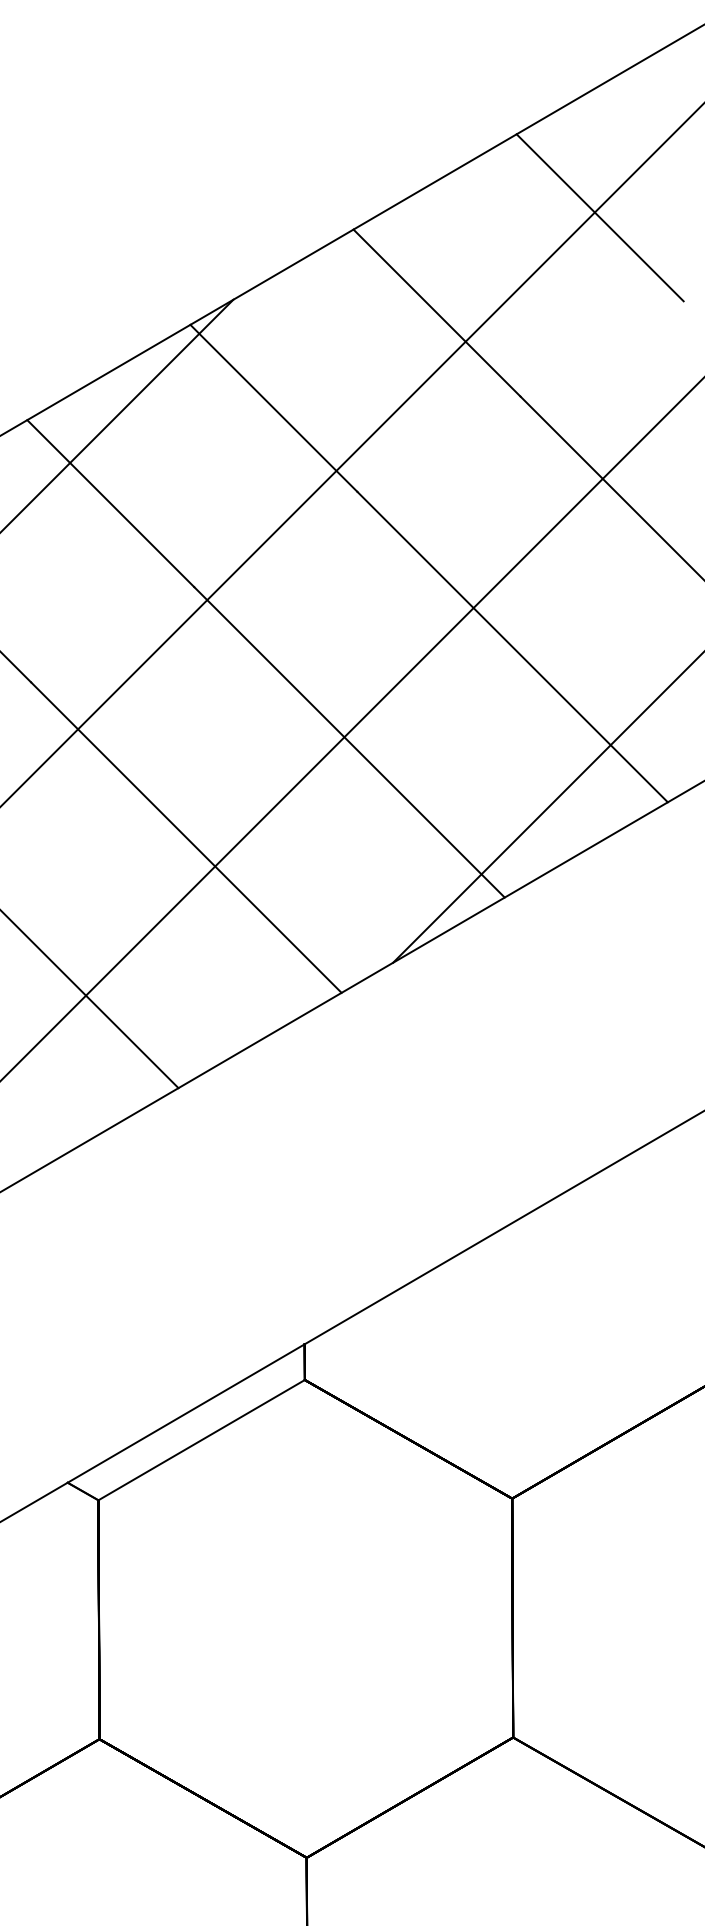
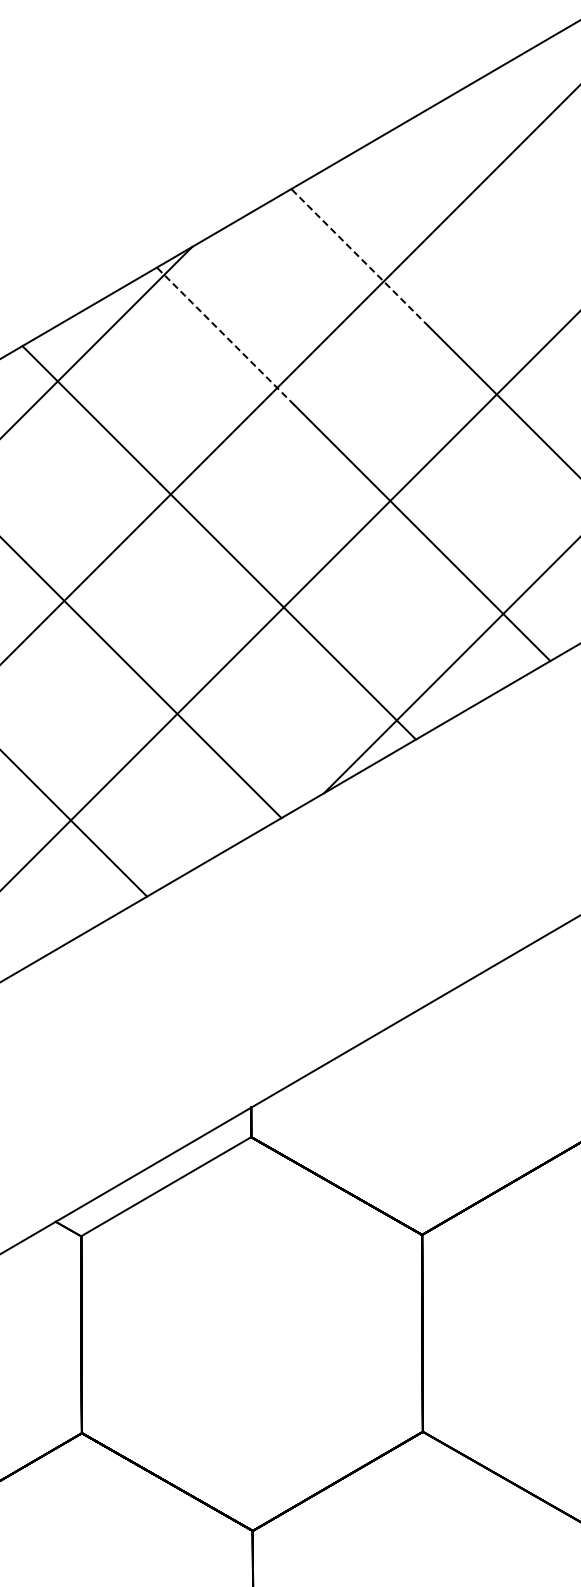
line: (600, 217) -> (494, 179), removed
line: (436, 312) -> (359, 257), solid -> dashed
line: (273, 408) -> (225, 336), solid -> dashed

